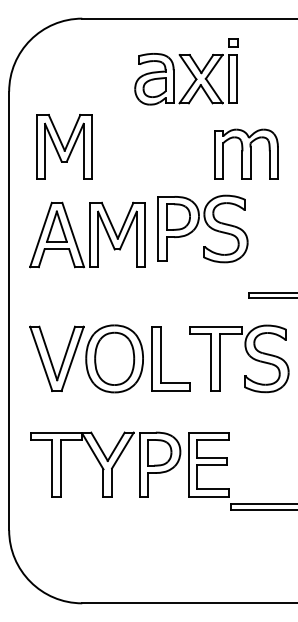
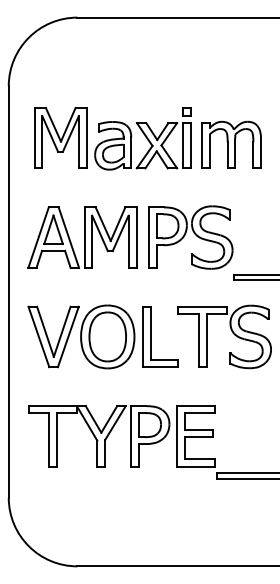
part: (186, 71) -> (143, 138), moved
part: (202, 228) -> (190, 237), moved
part: (87, 234) -> (82, 237), moved

